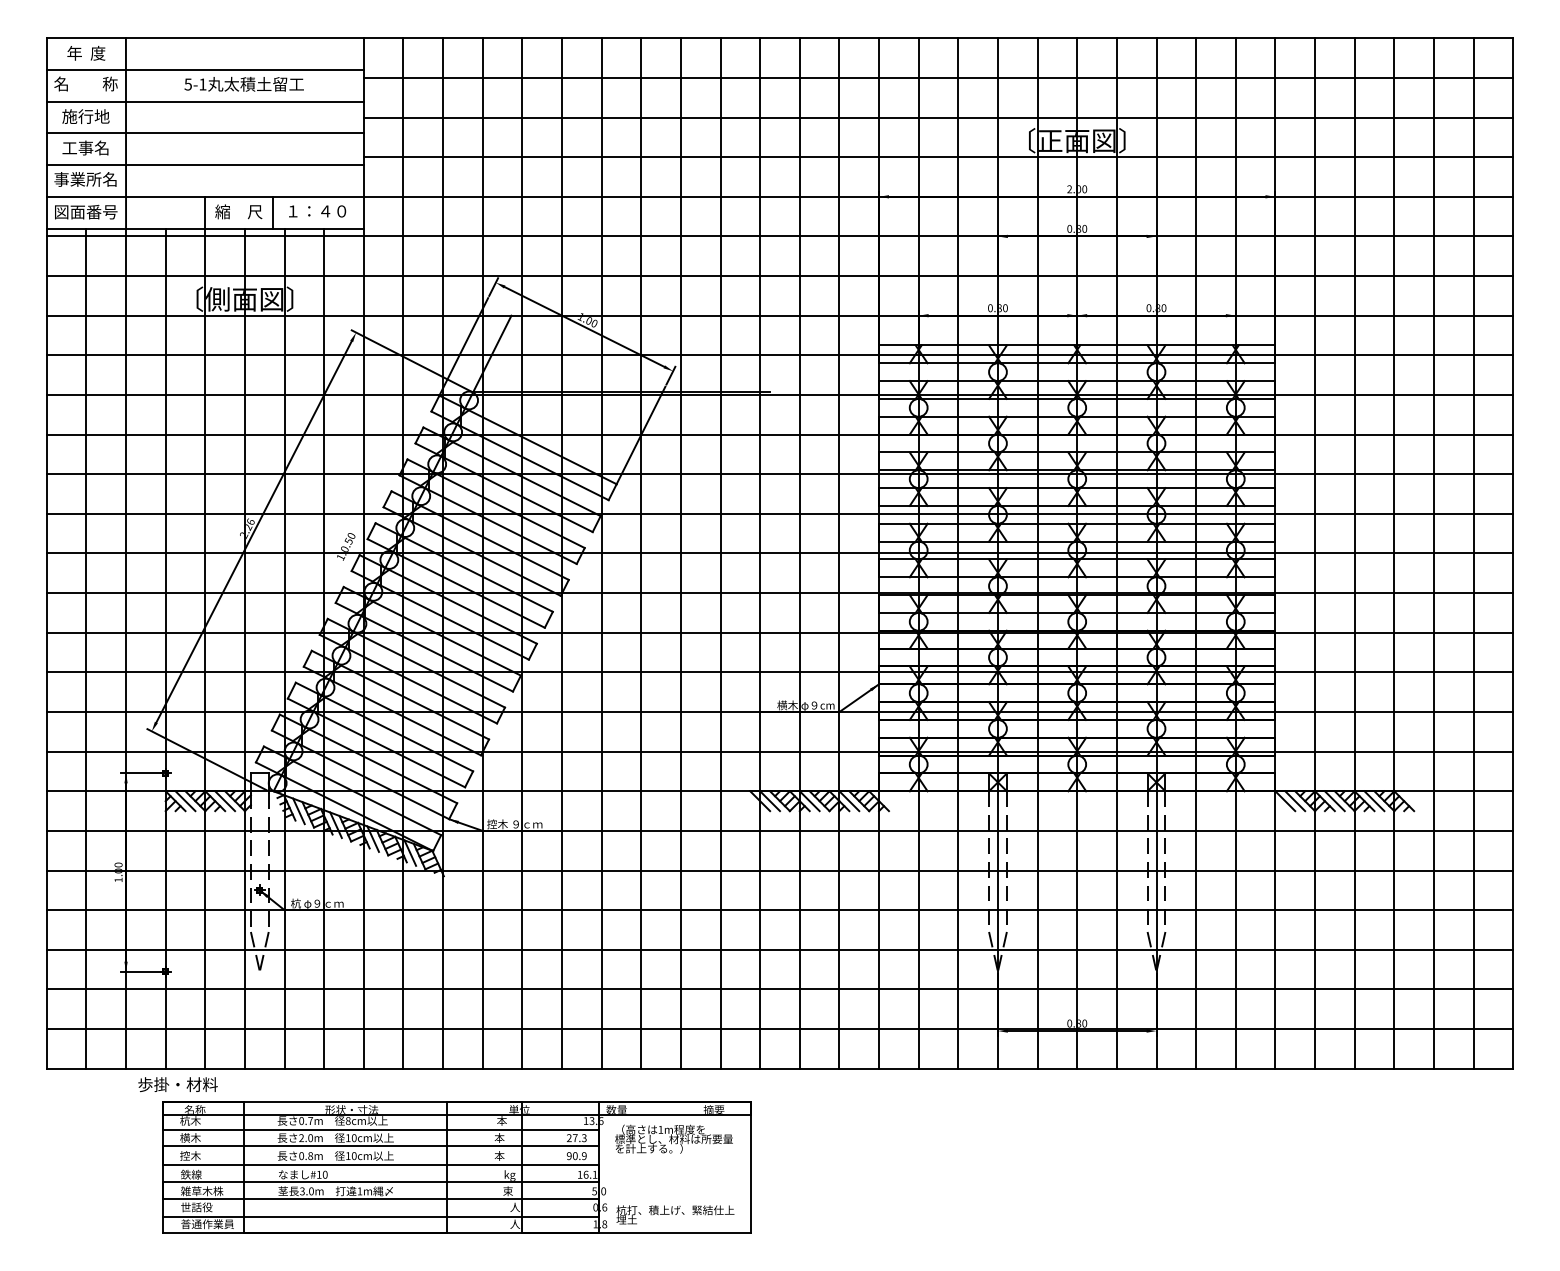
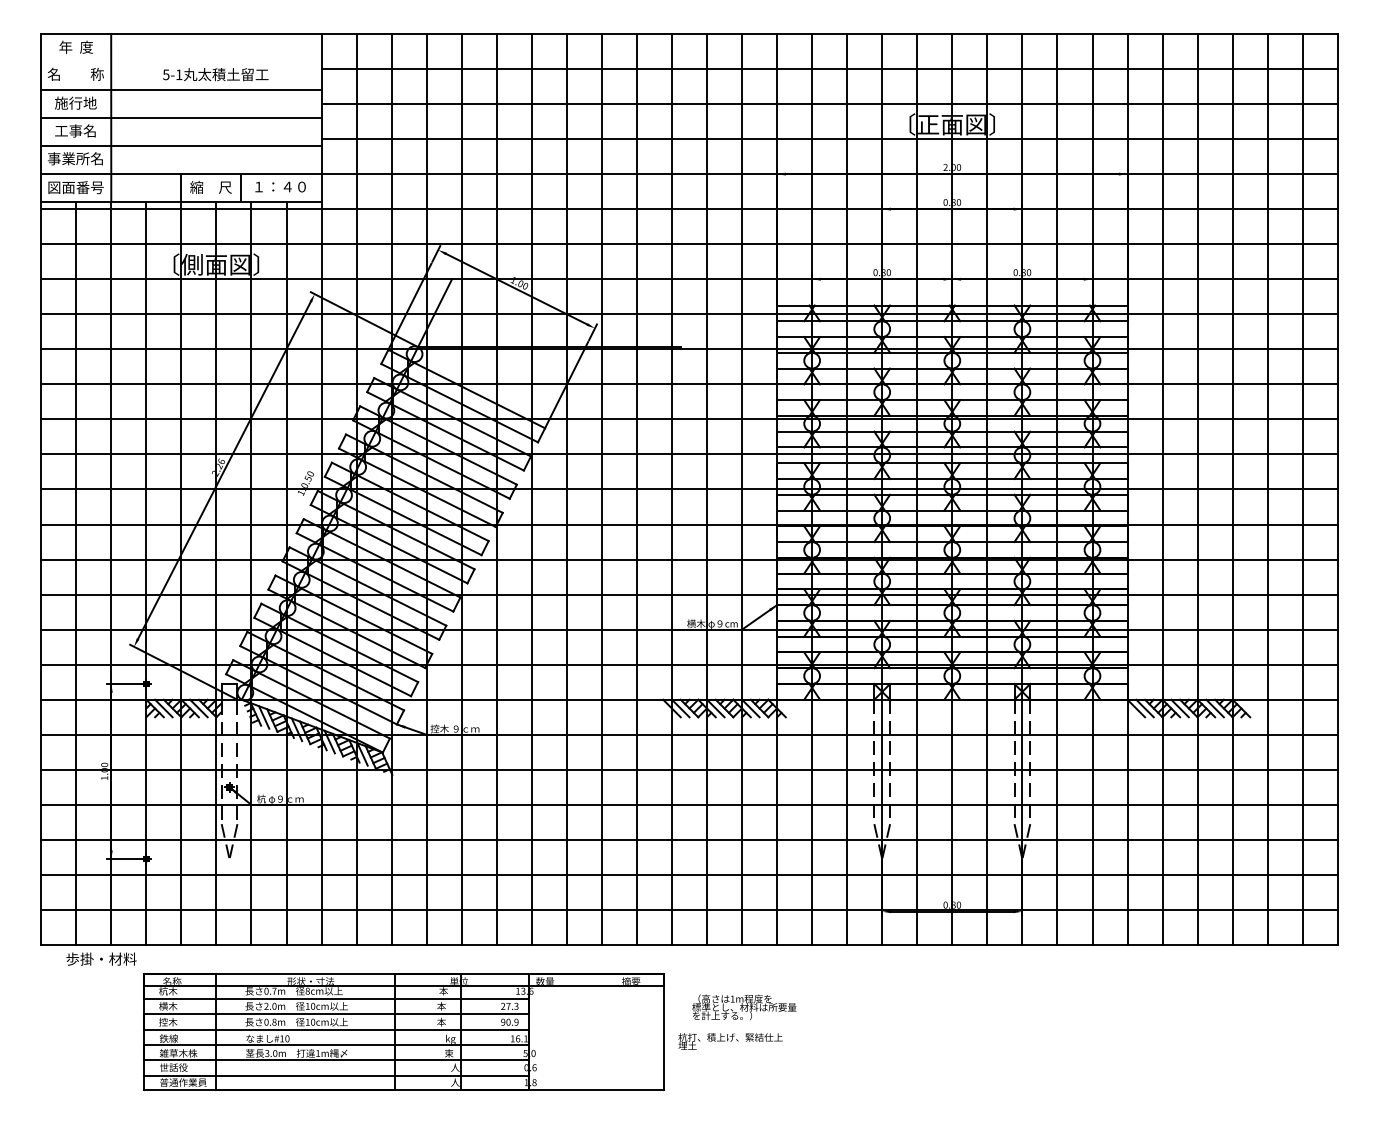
line: (204, 69) -> (180, 61), removed
text: (177, 1084) -> (101, 959), moved
text: (673, 1138) -> (743, 1006), moved
text: (675, 1214) -> (730, 1041), moved

